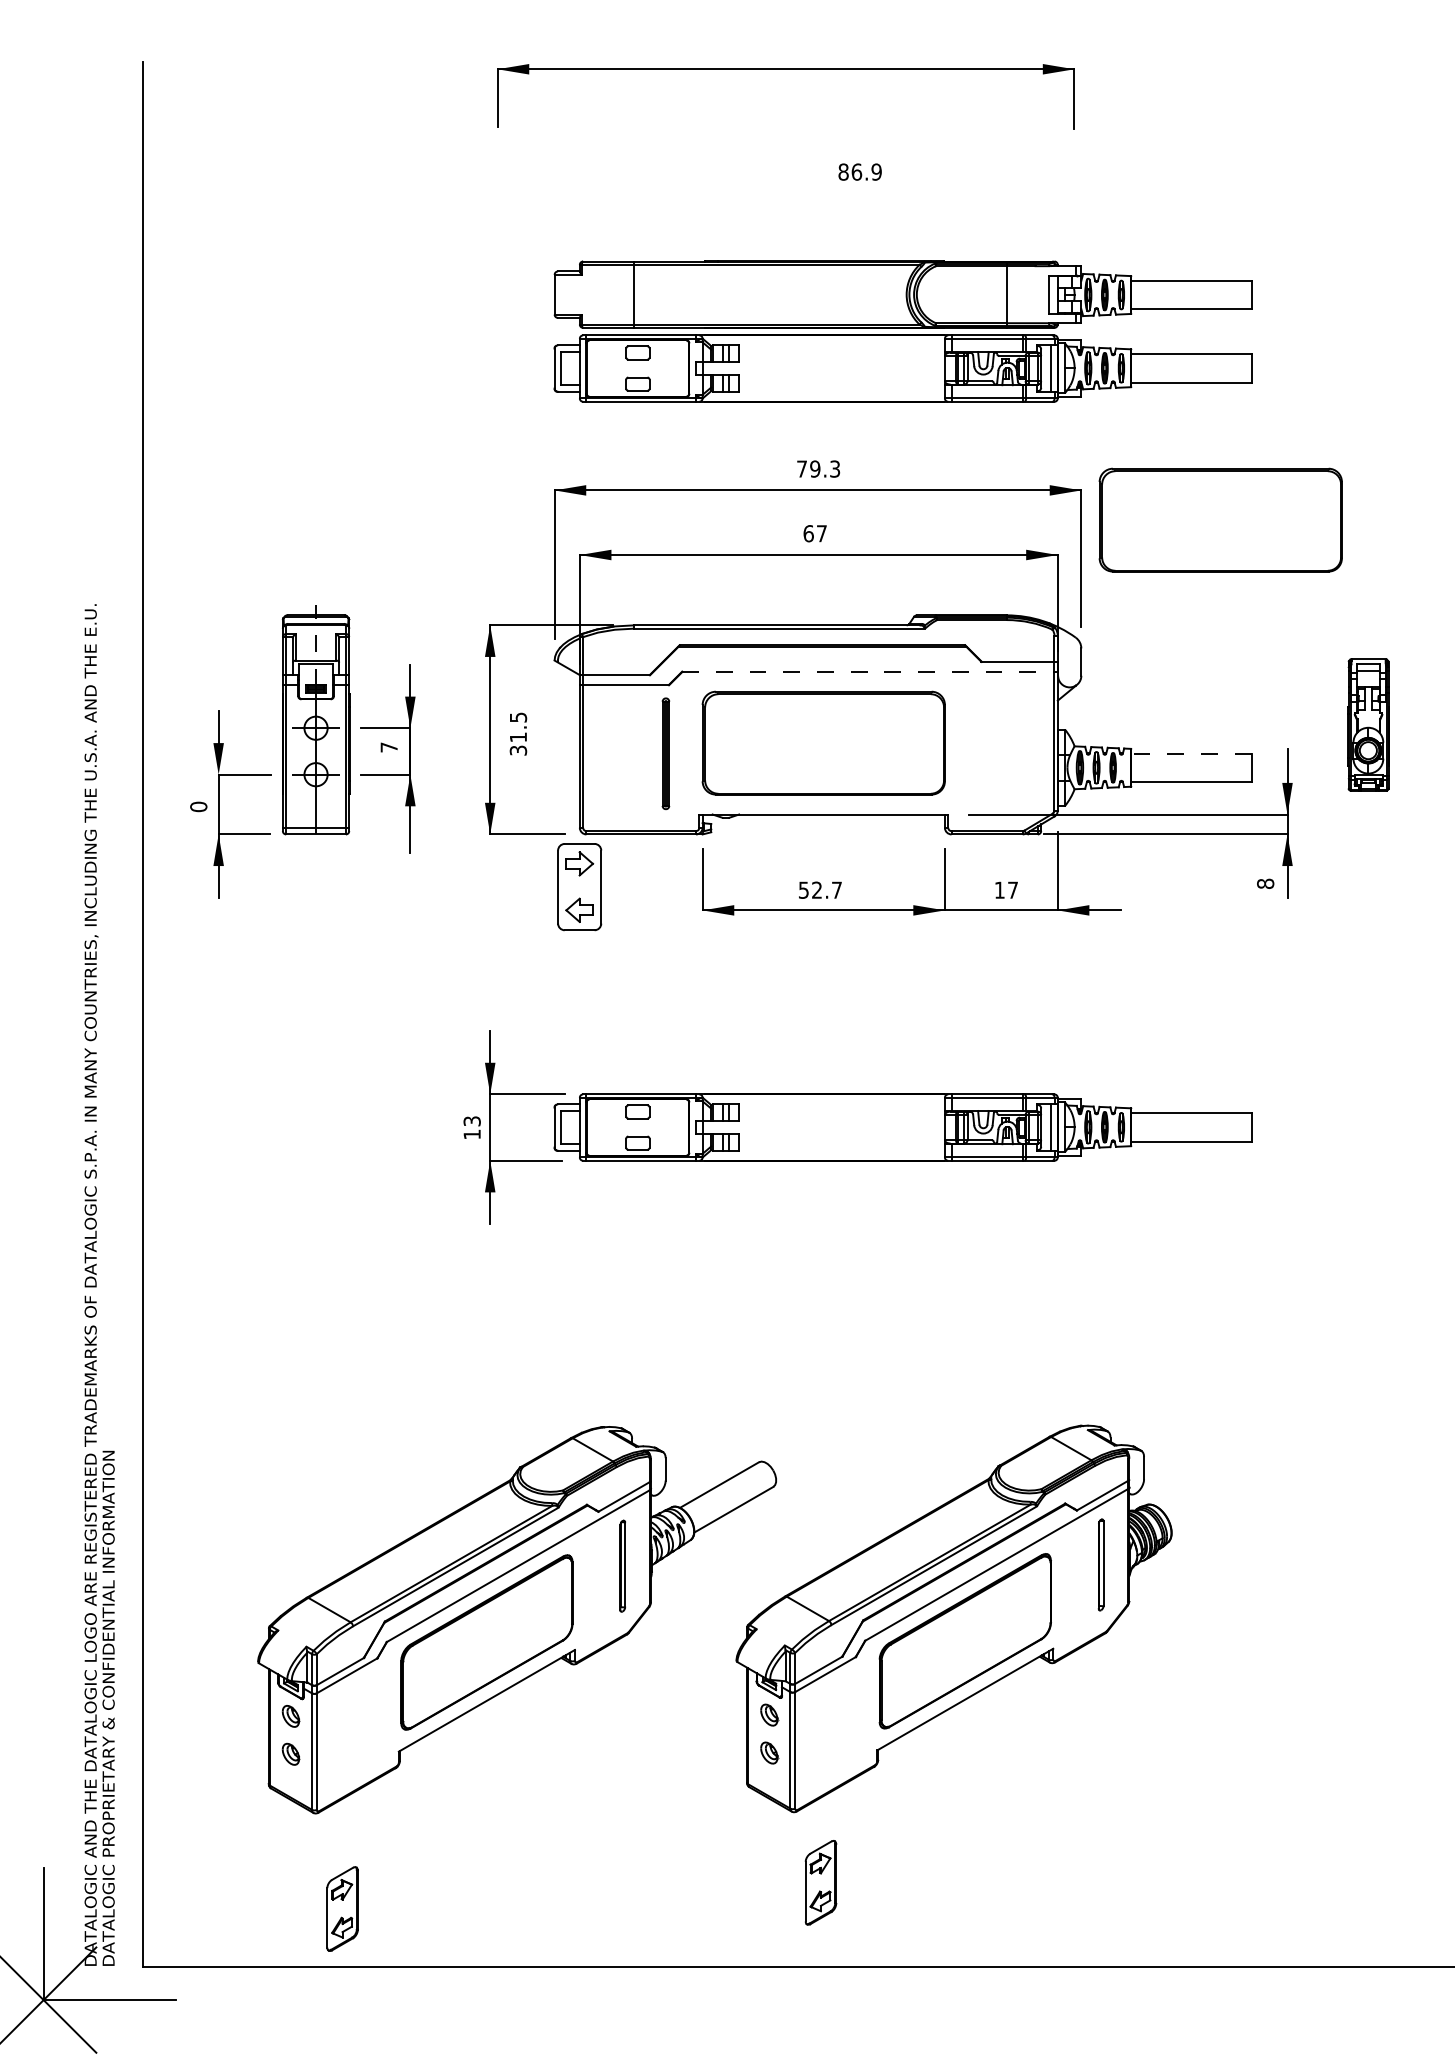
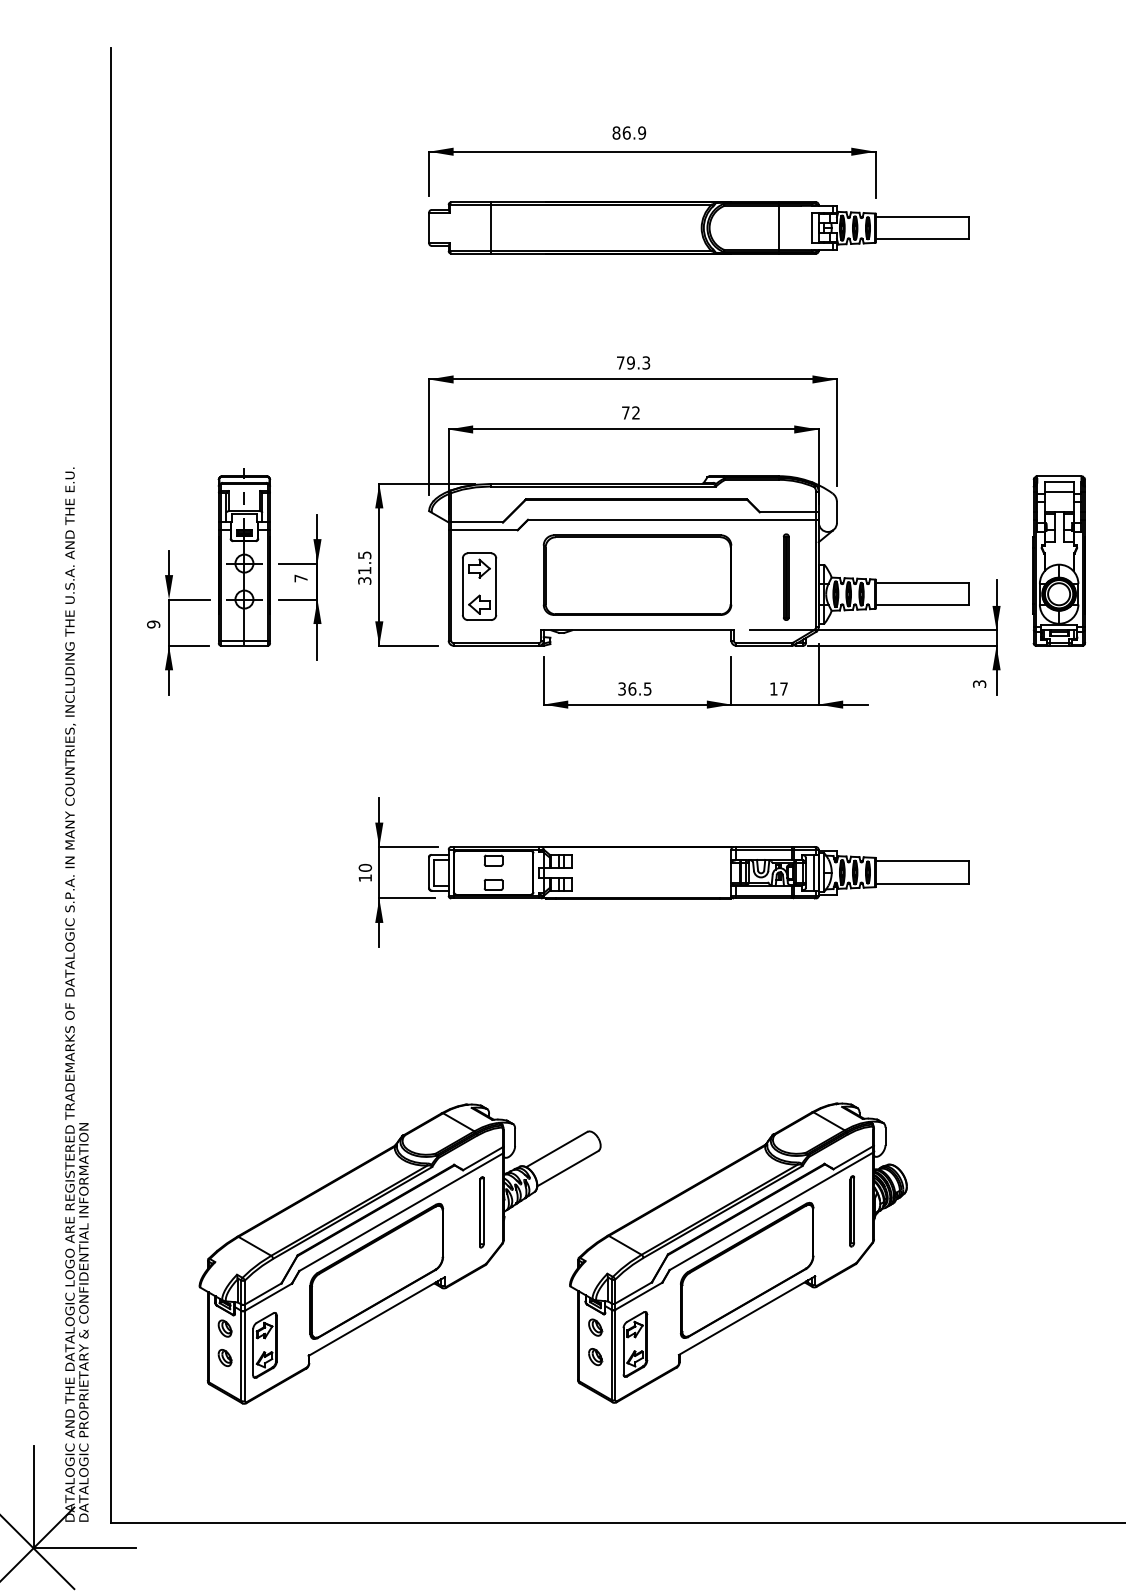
part: (785, 69) -> (652, 151), moved
text: (859, 171) -> (628, 132), moved
part: (902, 368) -> (698, 285), removed
part: (1220, 519) -> (944, 401), removed
text: (814, 533) -> (630, 412), 67 -> 72
line: (869, 671) -> (672, 519), dashed -> solid
part: (1368, 724) -> (1059, 560), size x1.67
text: (518, 733) -> (364, 567), moved
part: (665, 753) -> (785, 576), moved
line: (1191, 753) -> (922, 583), dashed -> solid
text: (198, 806) -> (153, 624), 0 -> 9
text: (1265, 883) -> (979, 683), 8 -> 3
part: (579, 887) -> (479, 587), moved
text: (820, 889) -> (635, 688), 52.7 -> 36.5
text: (471, 1121) -> (364, 868), 13 -> 10
part: (820, 1882) -> (635, 1344), moved
part: (342, 1908) -> (264, 1344), moved

